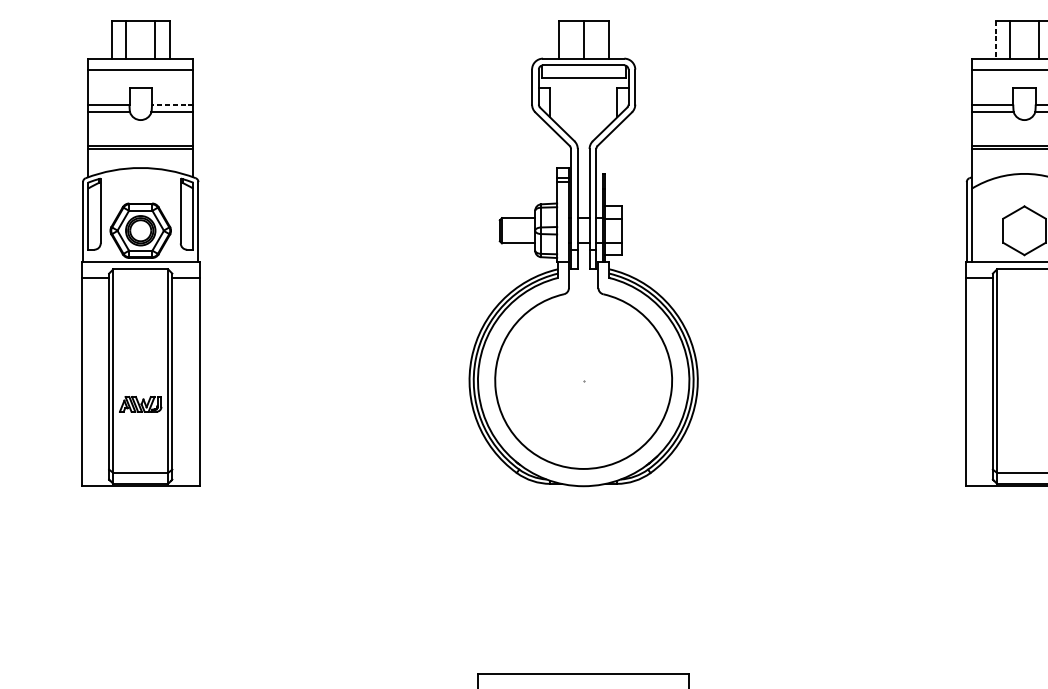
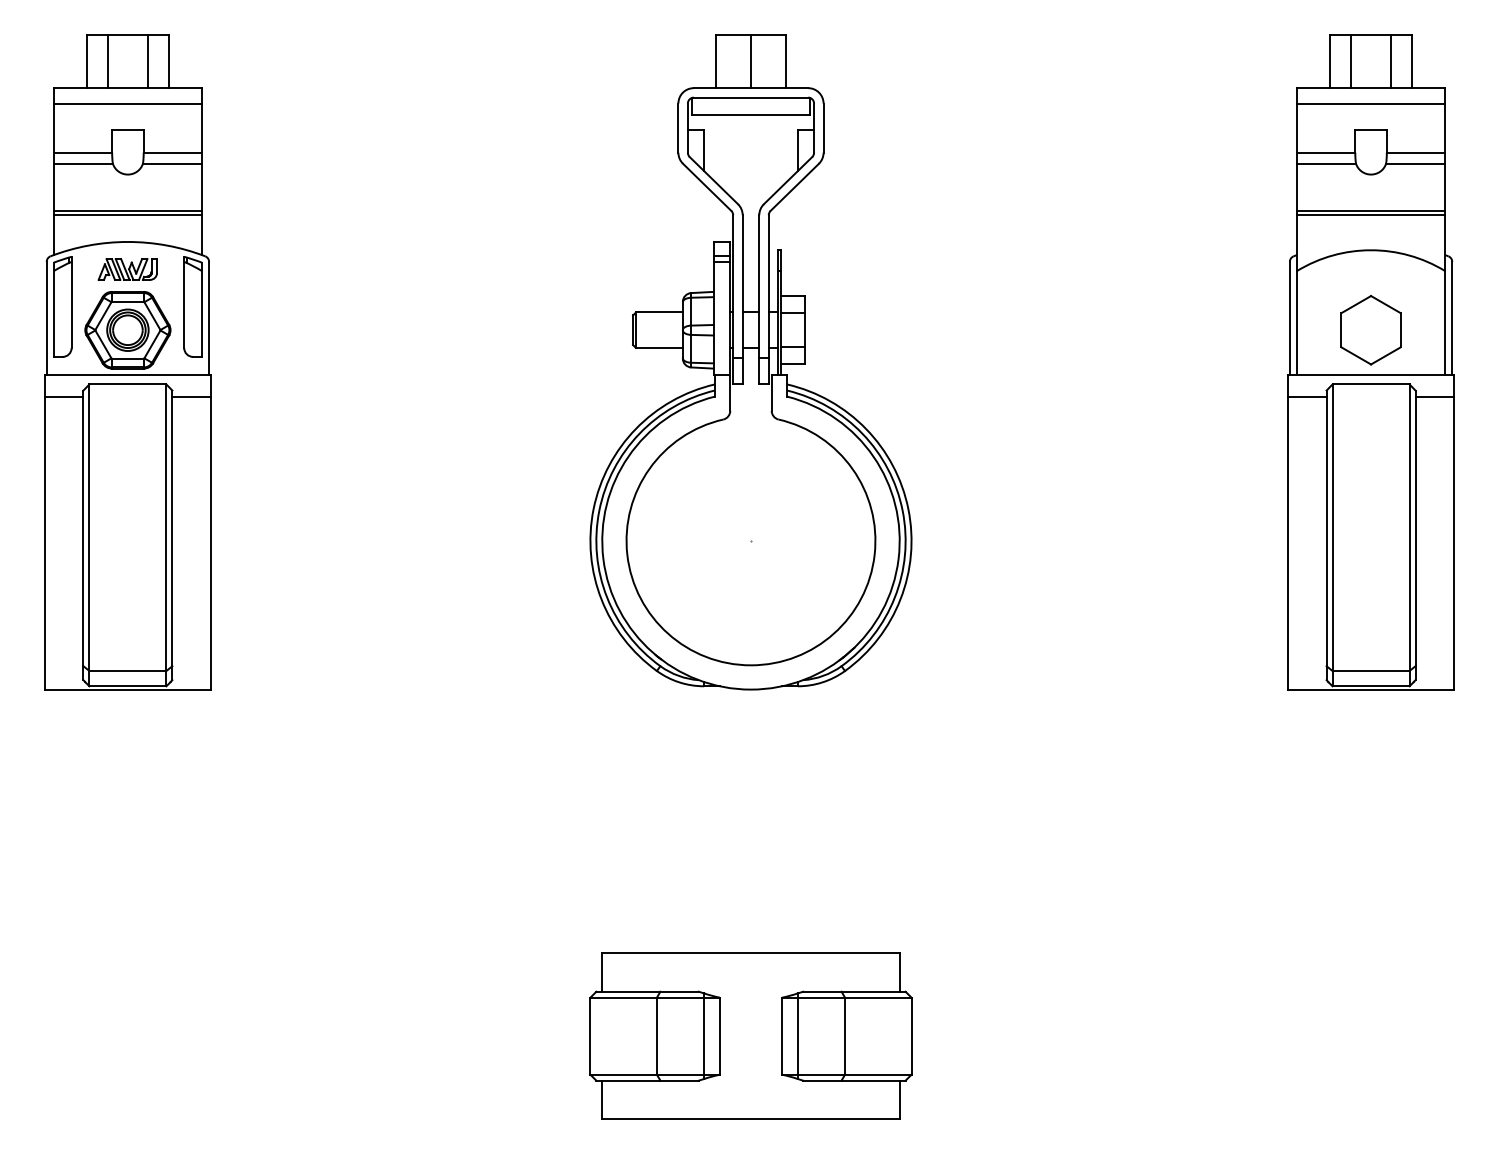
line: (995, 39) -> (1330, 61), dashed -> solid
line: (172, 104) -> (172, 152), dashed -> solid
part: (140, 404) -> (127, 269), moved

